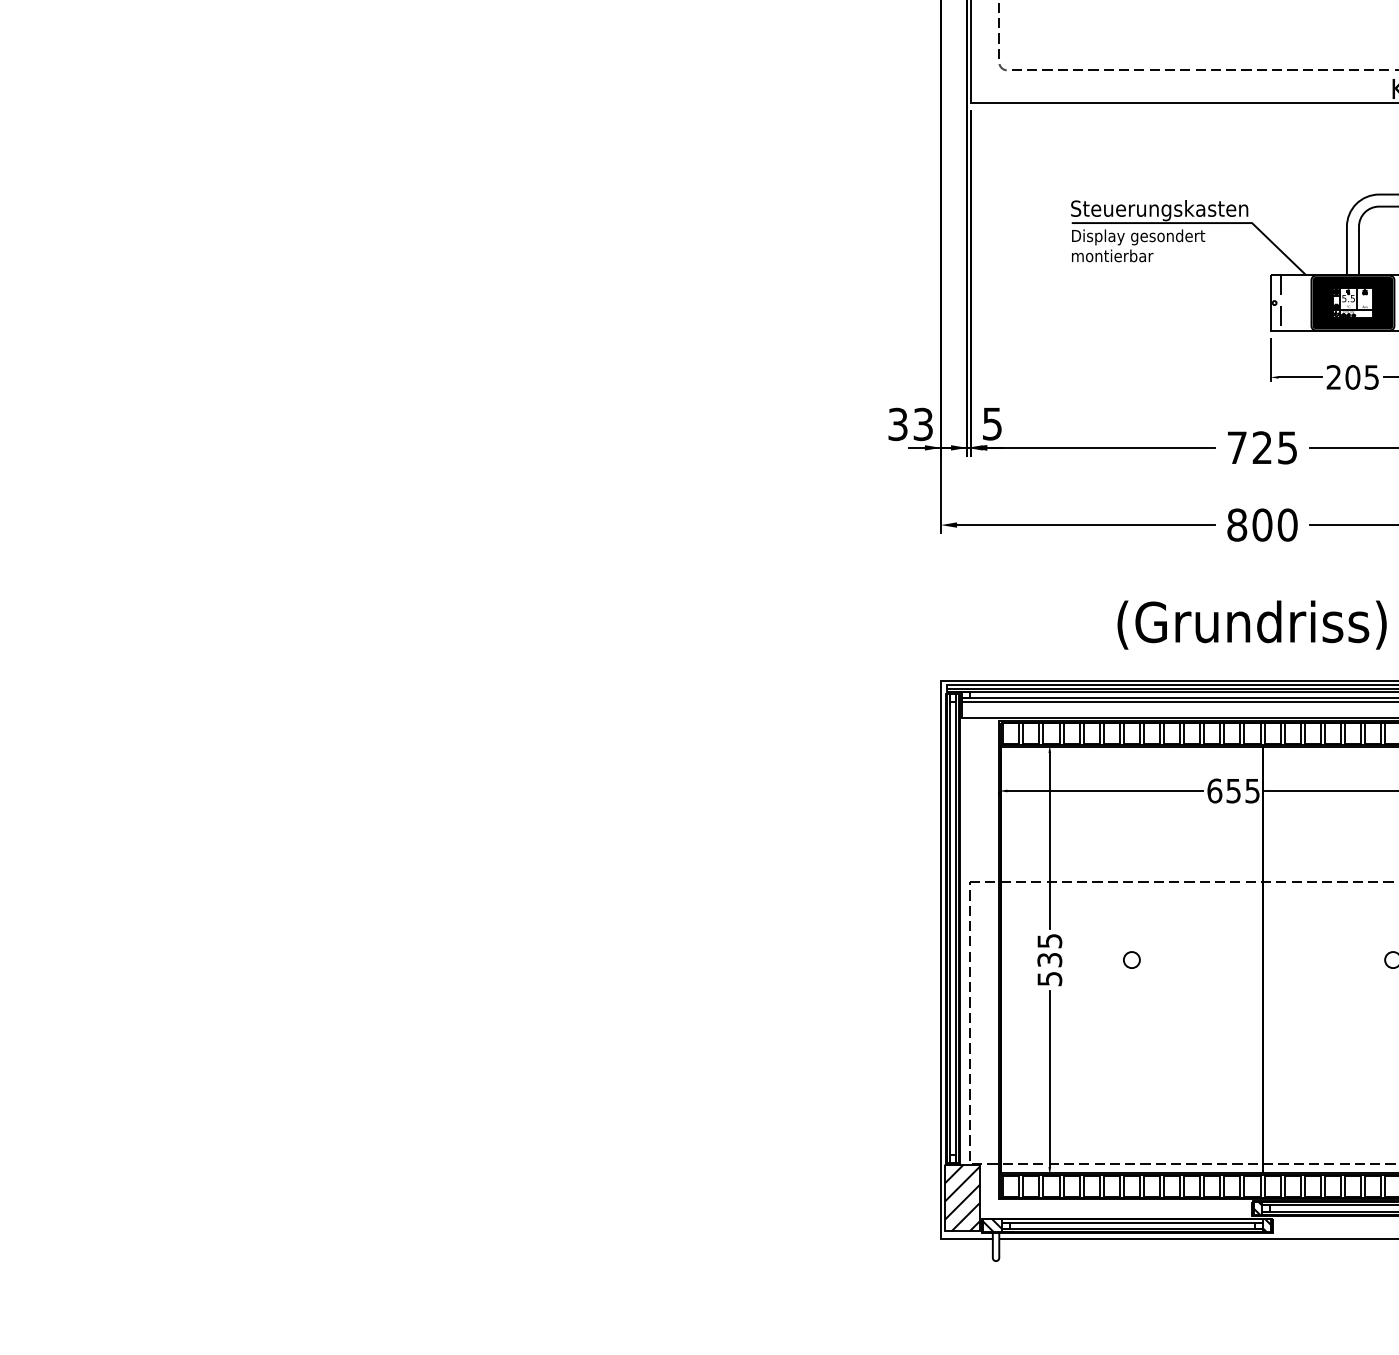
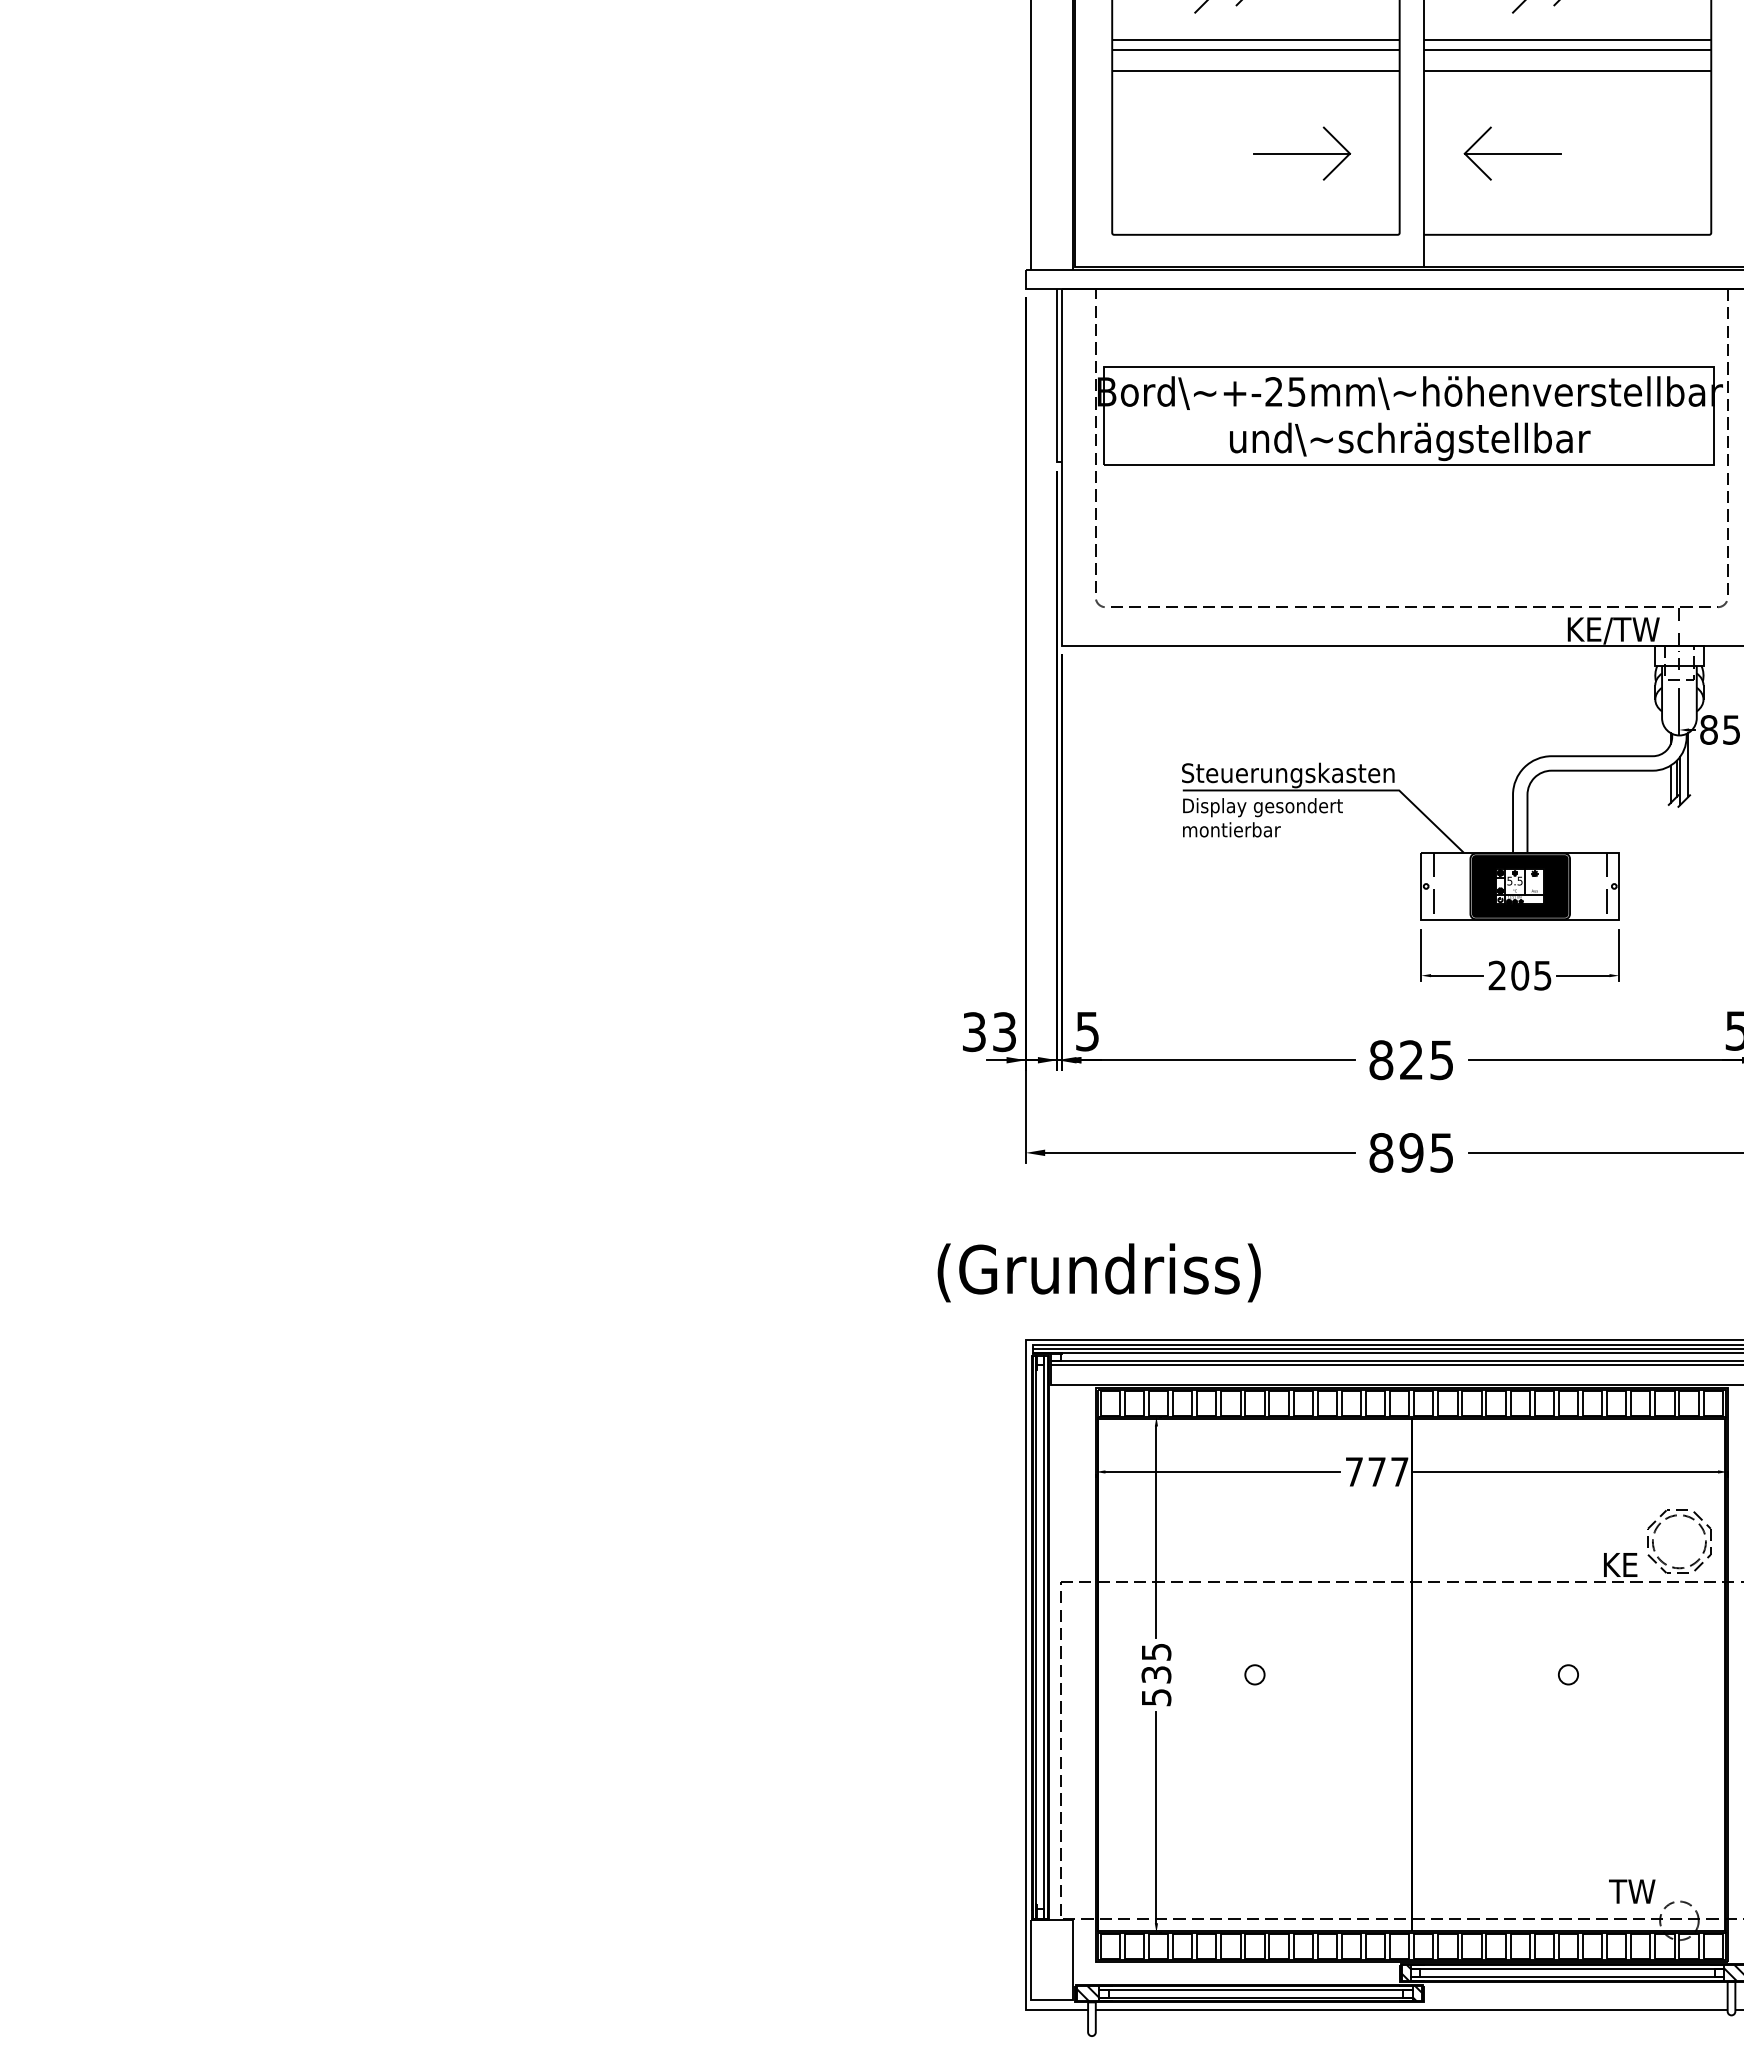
text: (1237, 448) -> (1381, 1060), 725 -> 825
text: (1274, 524) -> (1426, 1152), 800 -> 895
text: (1251, 624) -> (1098, 1272), moved
text: (1233, 790) -> (1376, 1471), 655 -> 777
hatch: (962, 1198) -> (1051, 1960), removed

